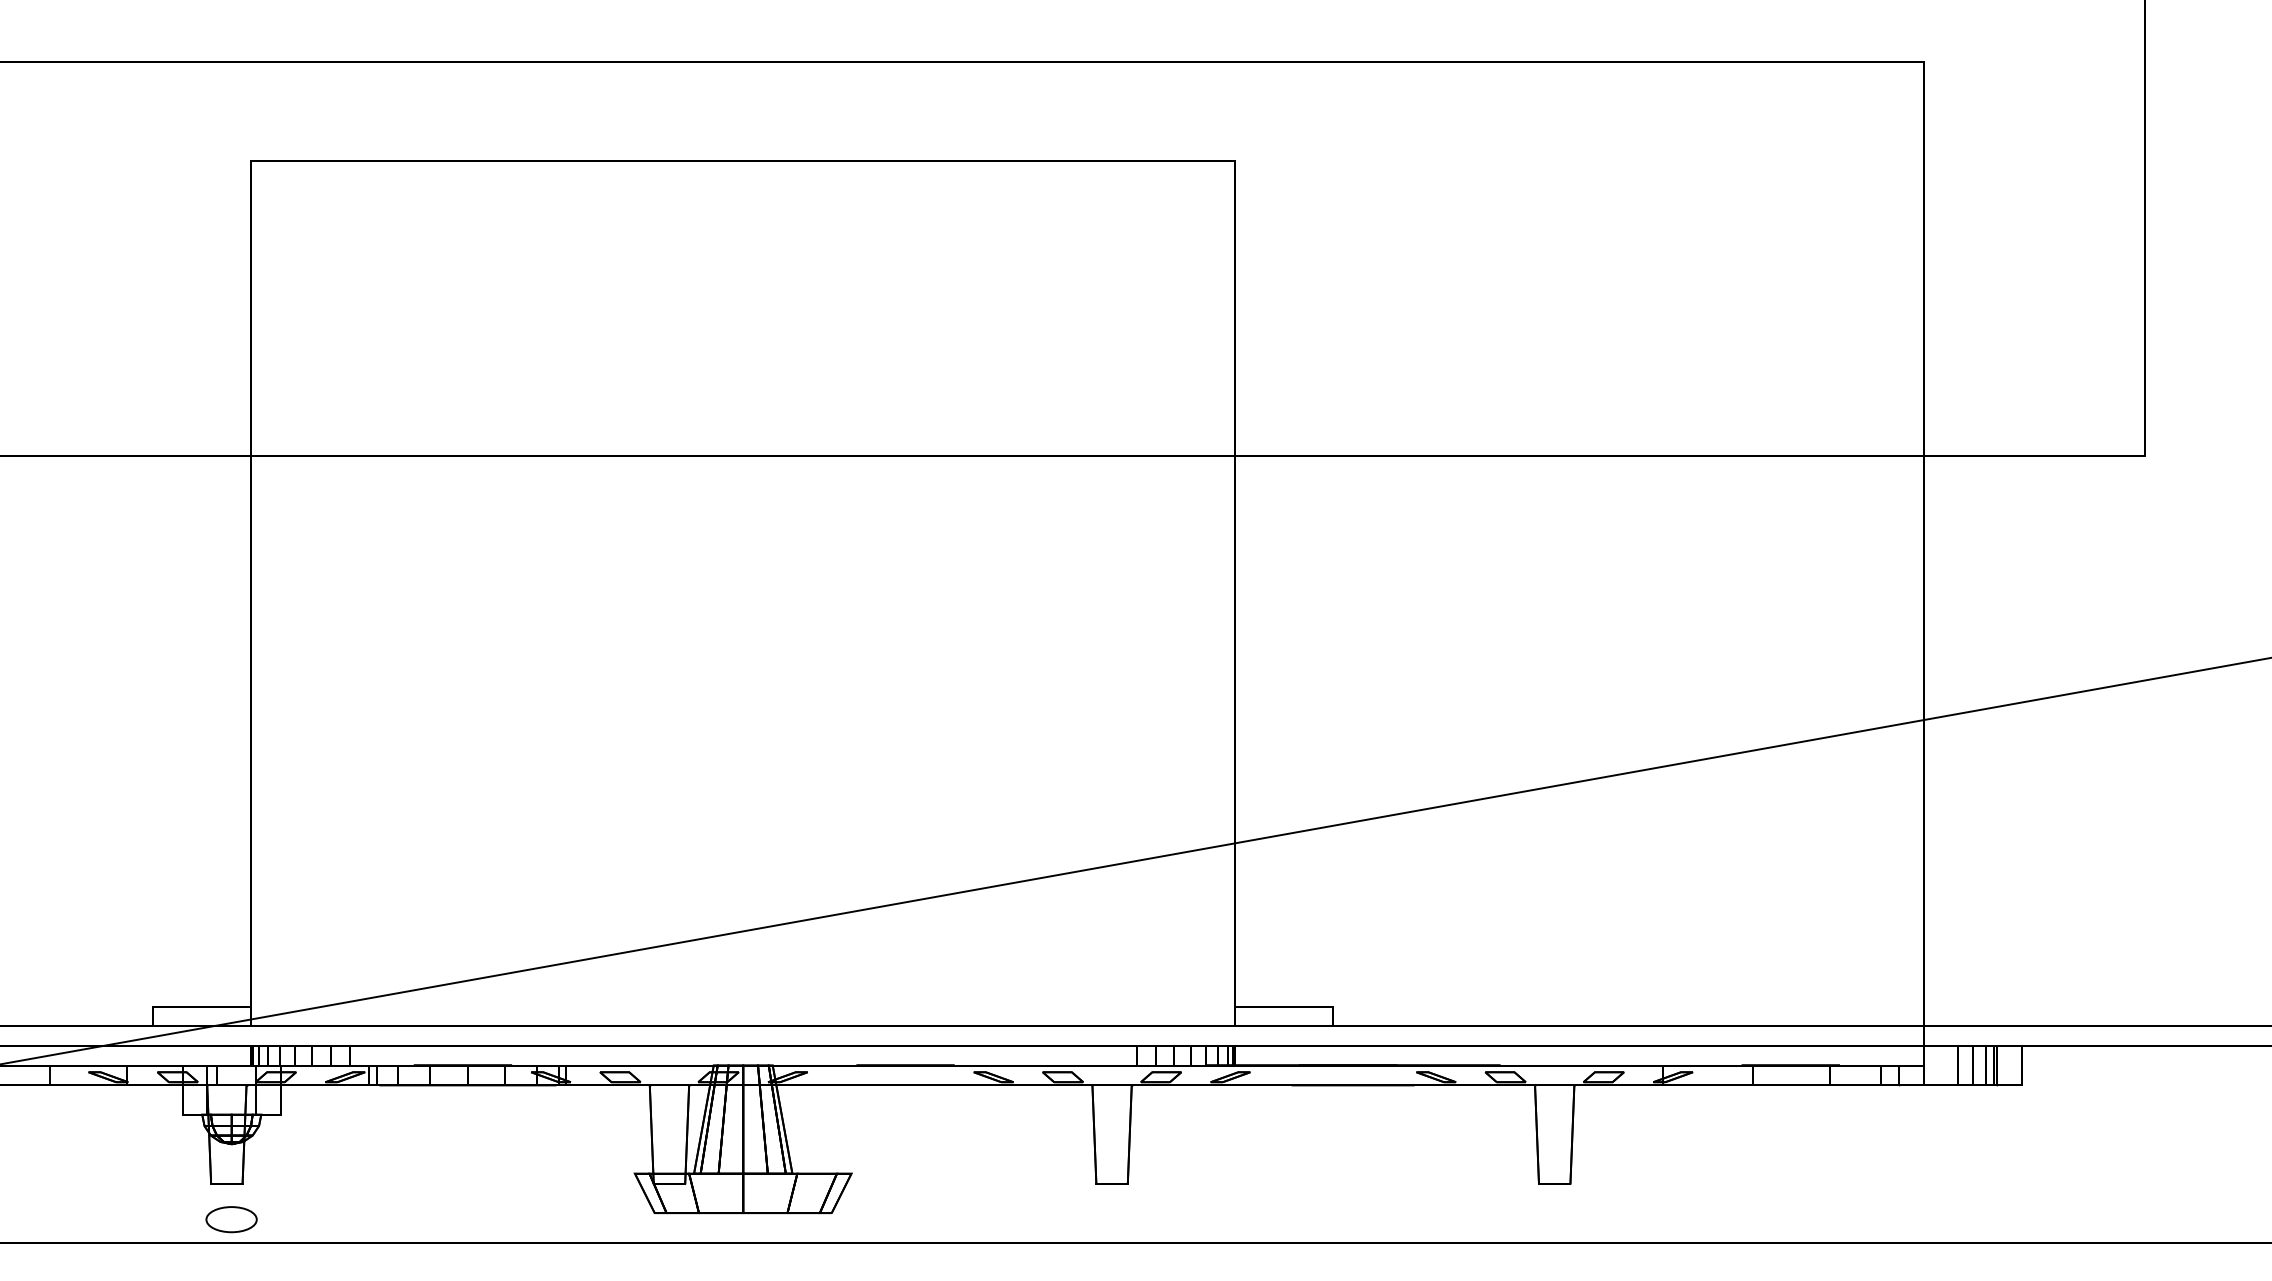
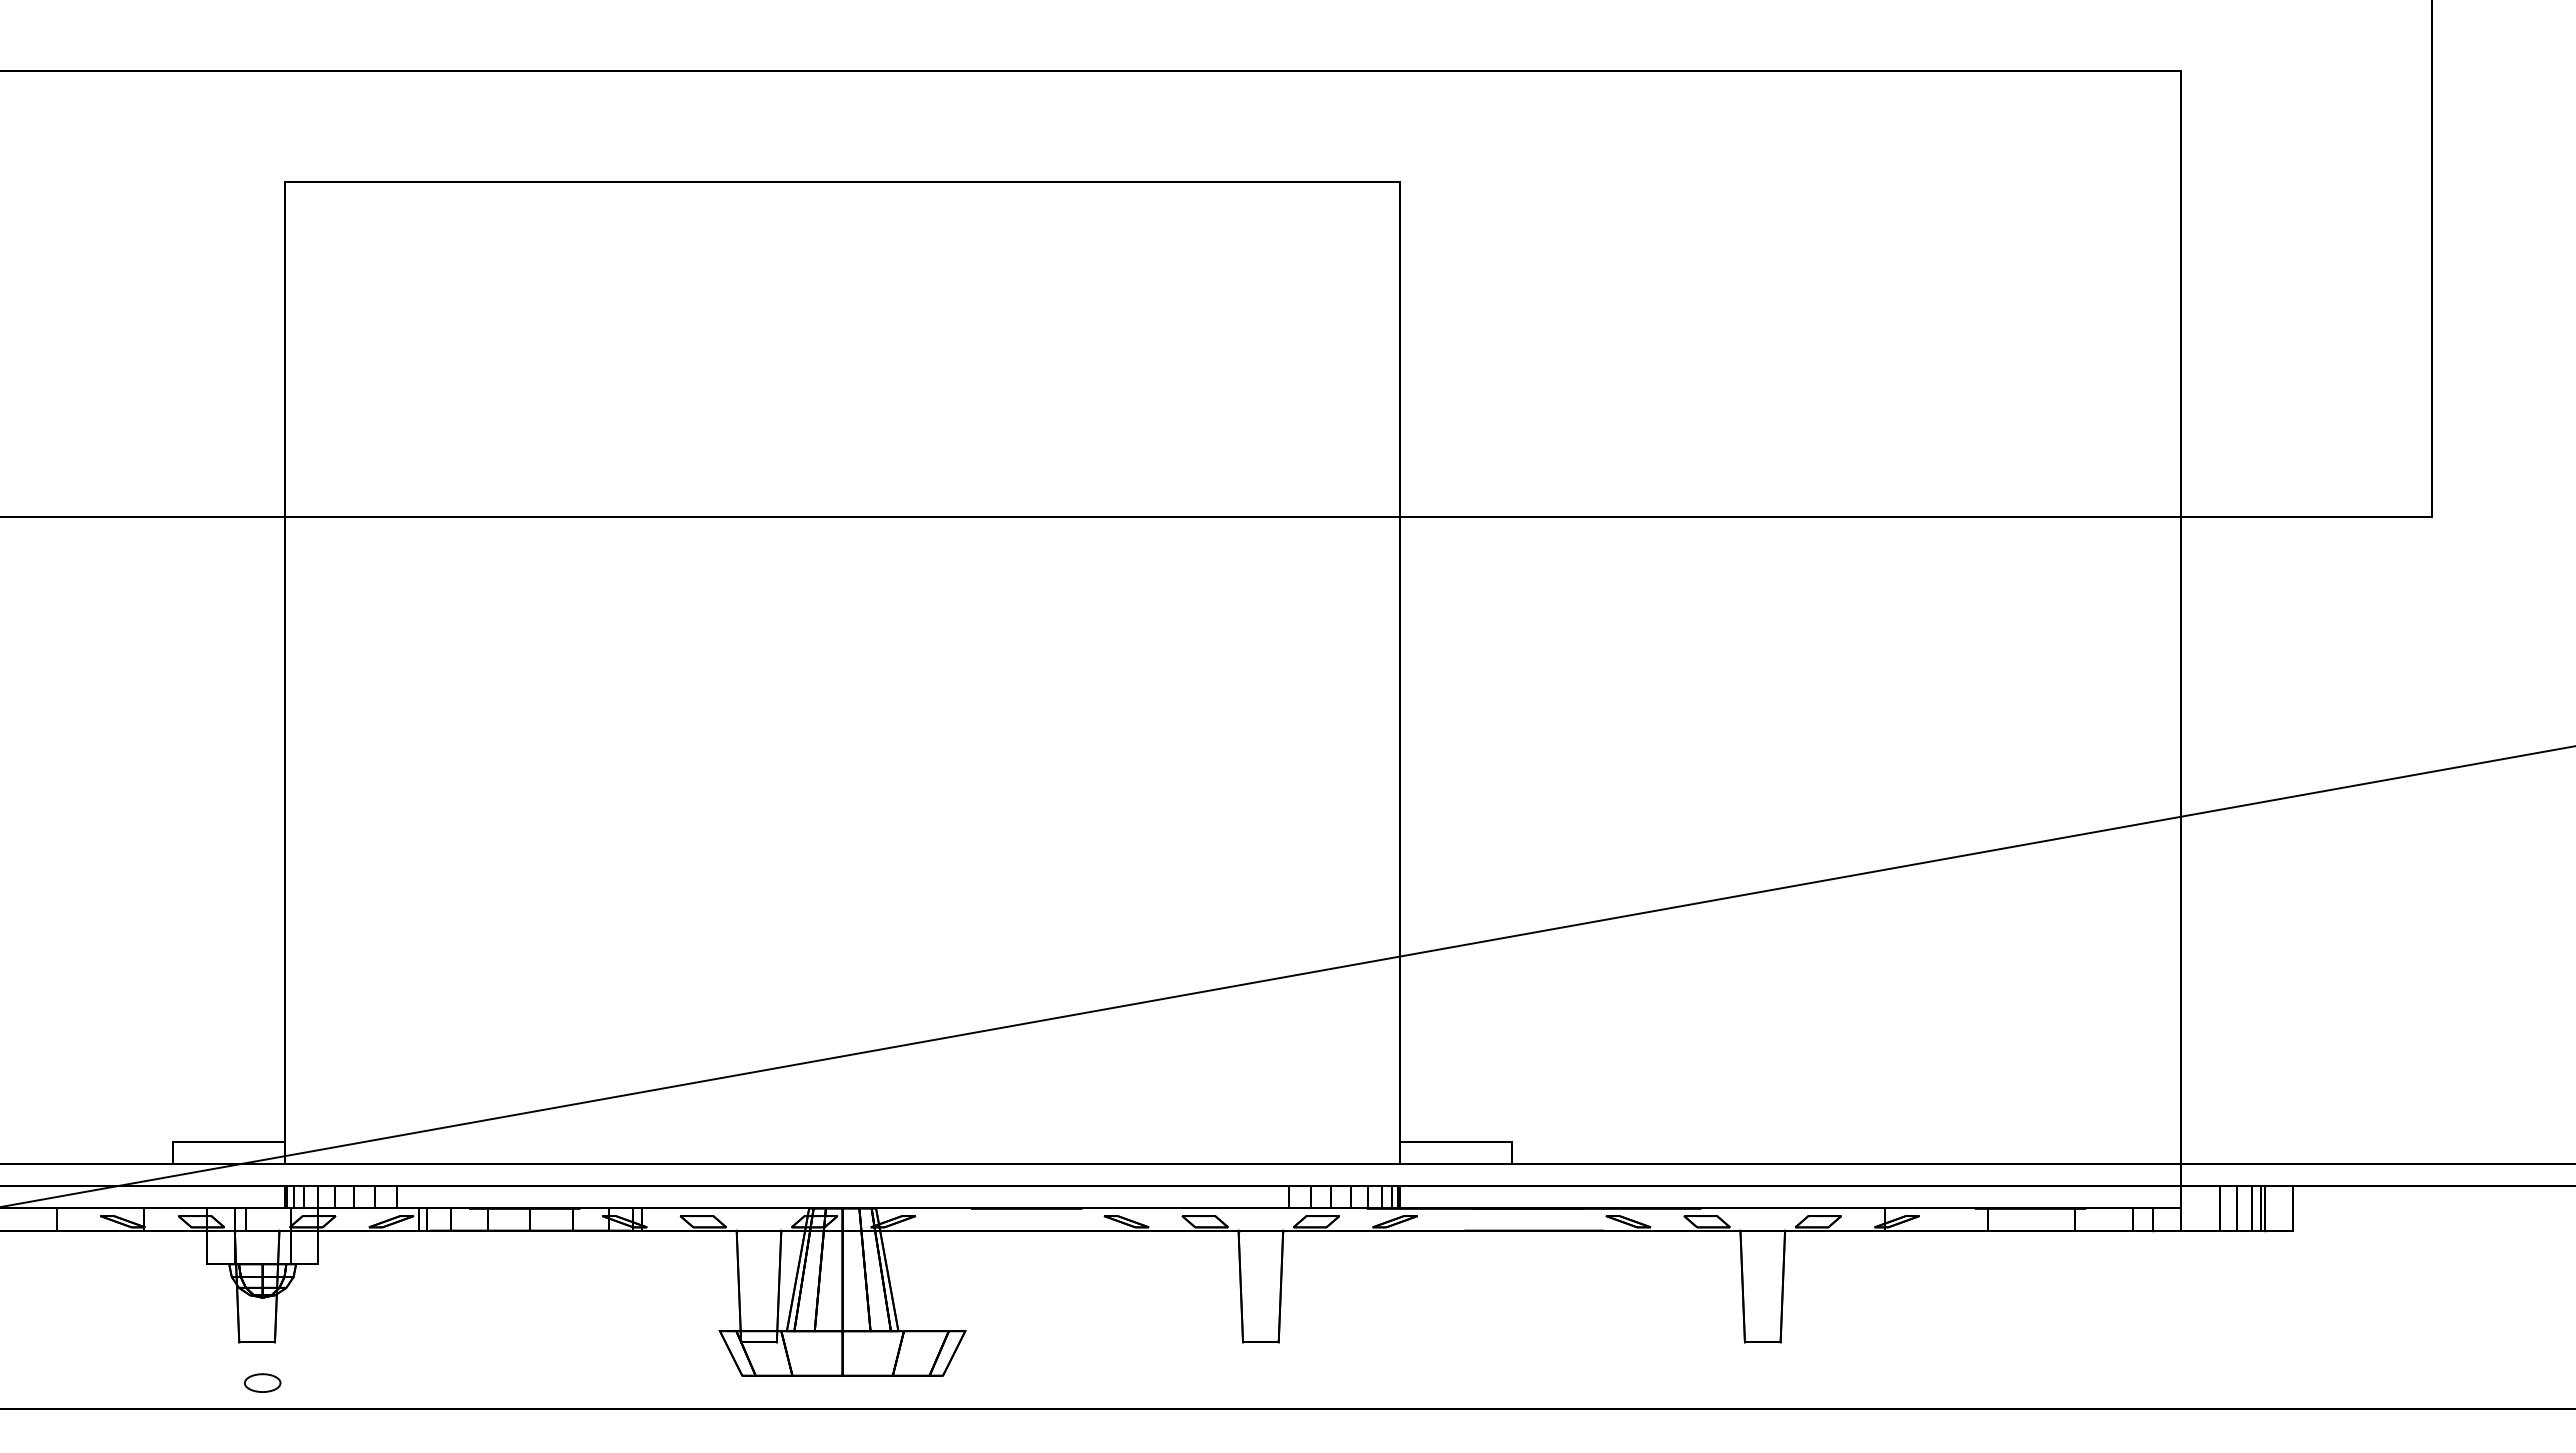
circle: (231, 1219) -> (262, 1382), size x0.62

